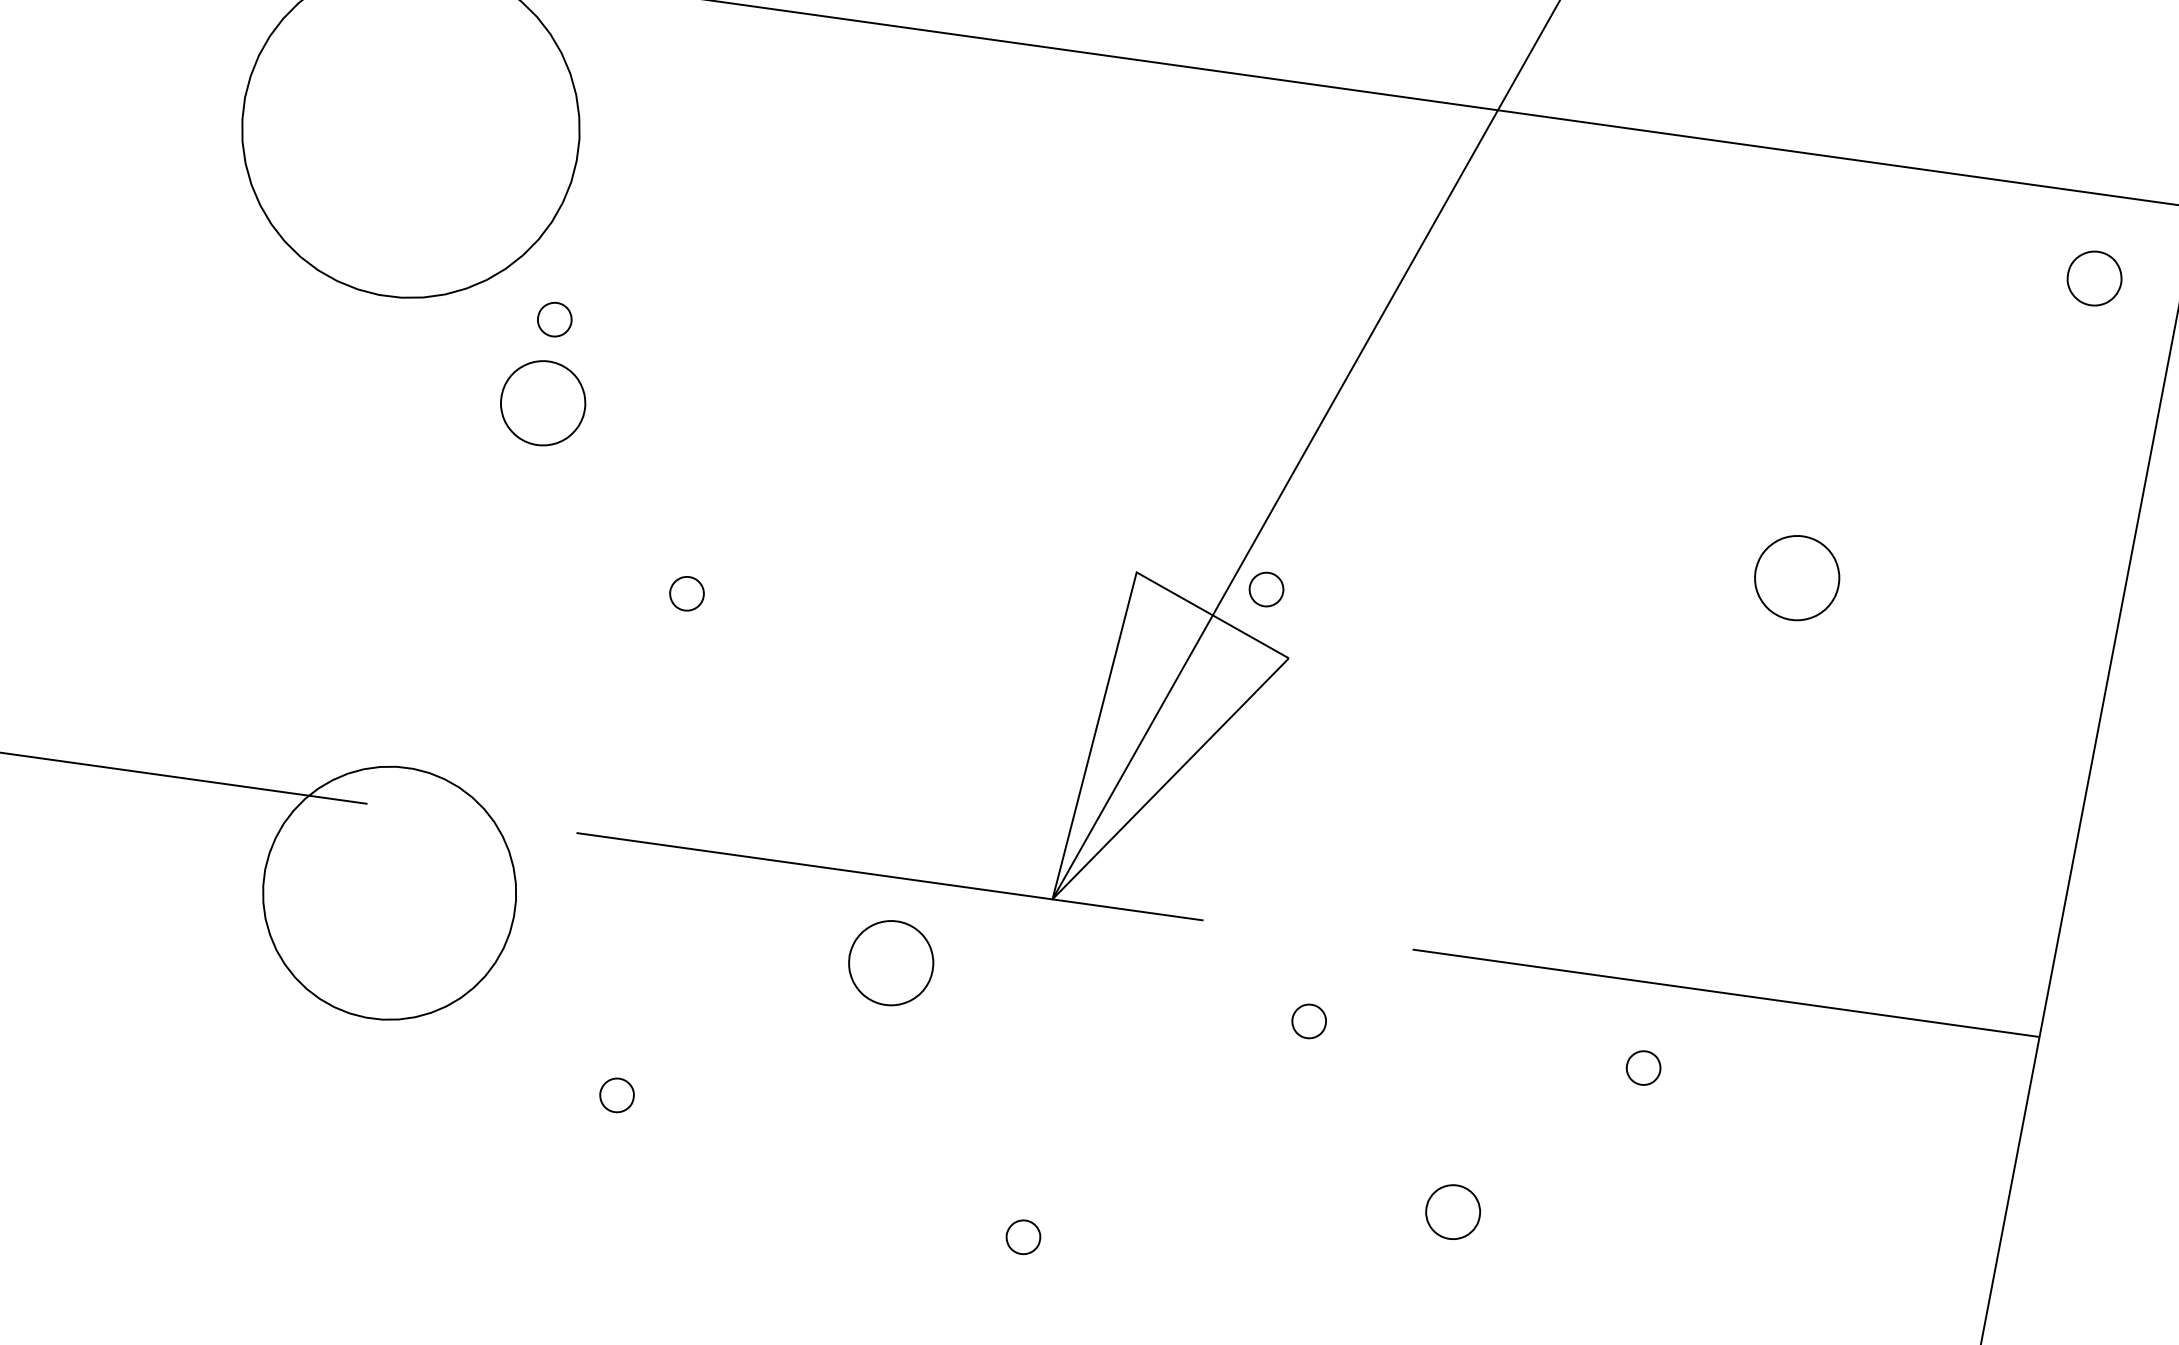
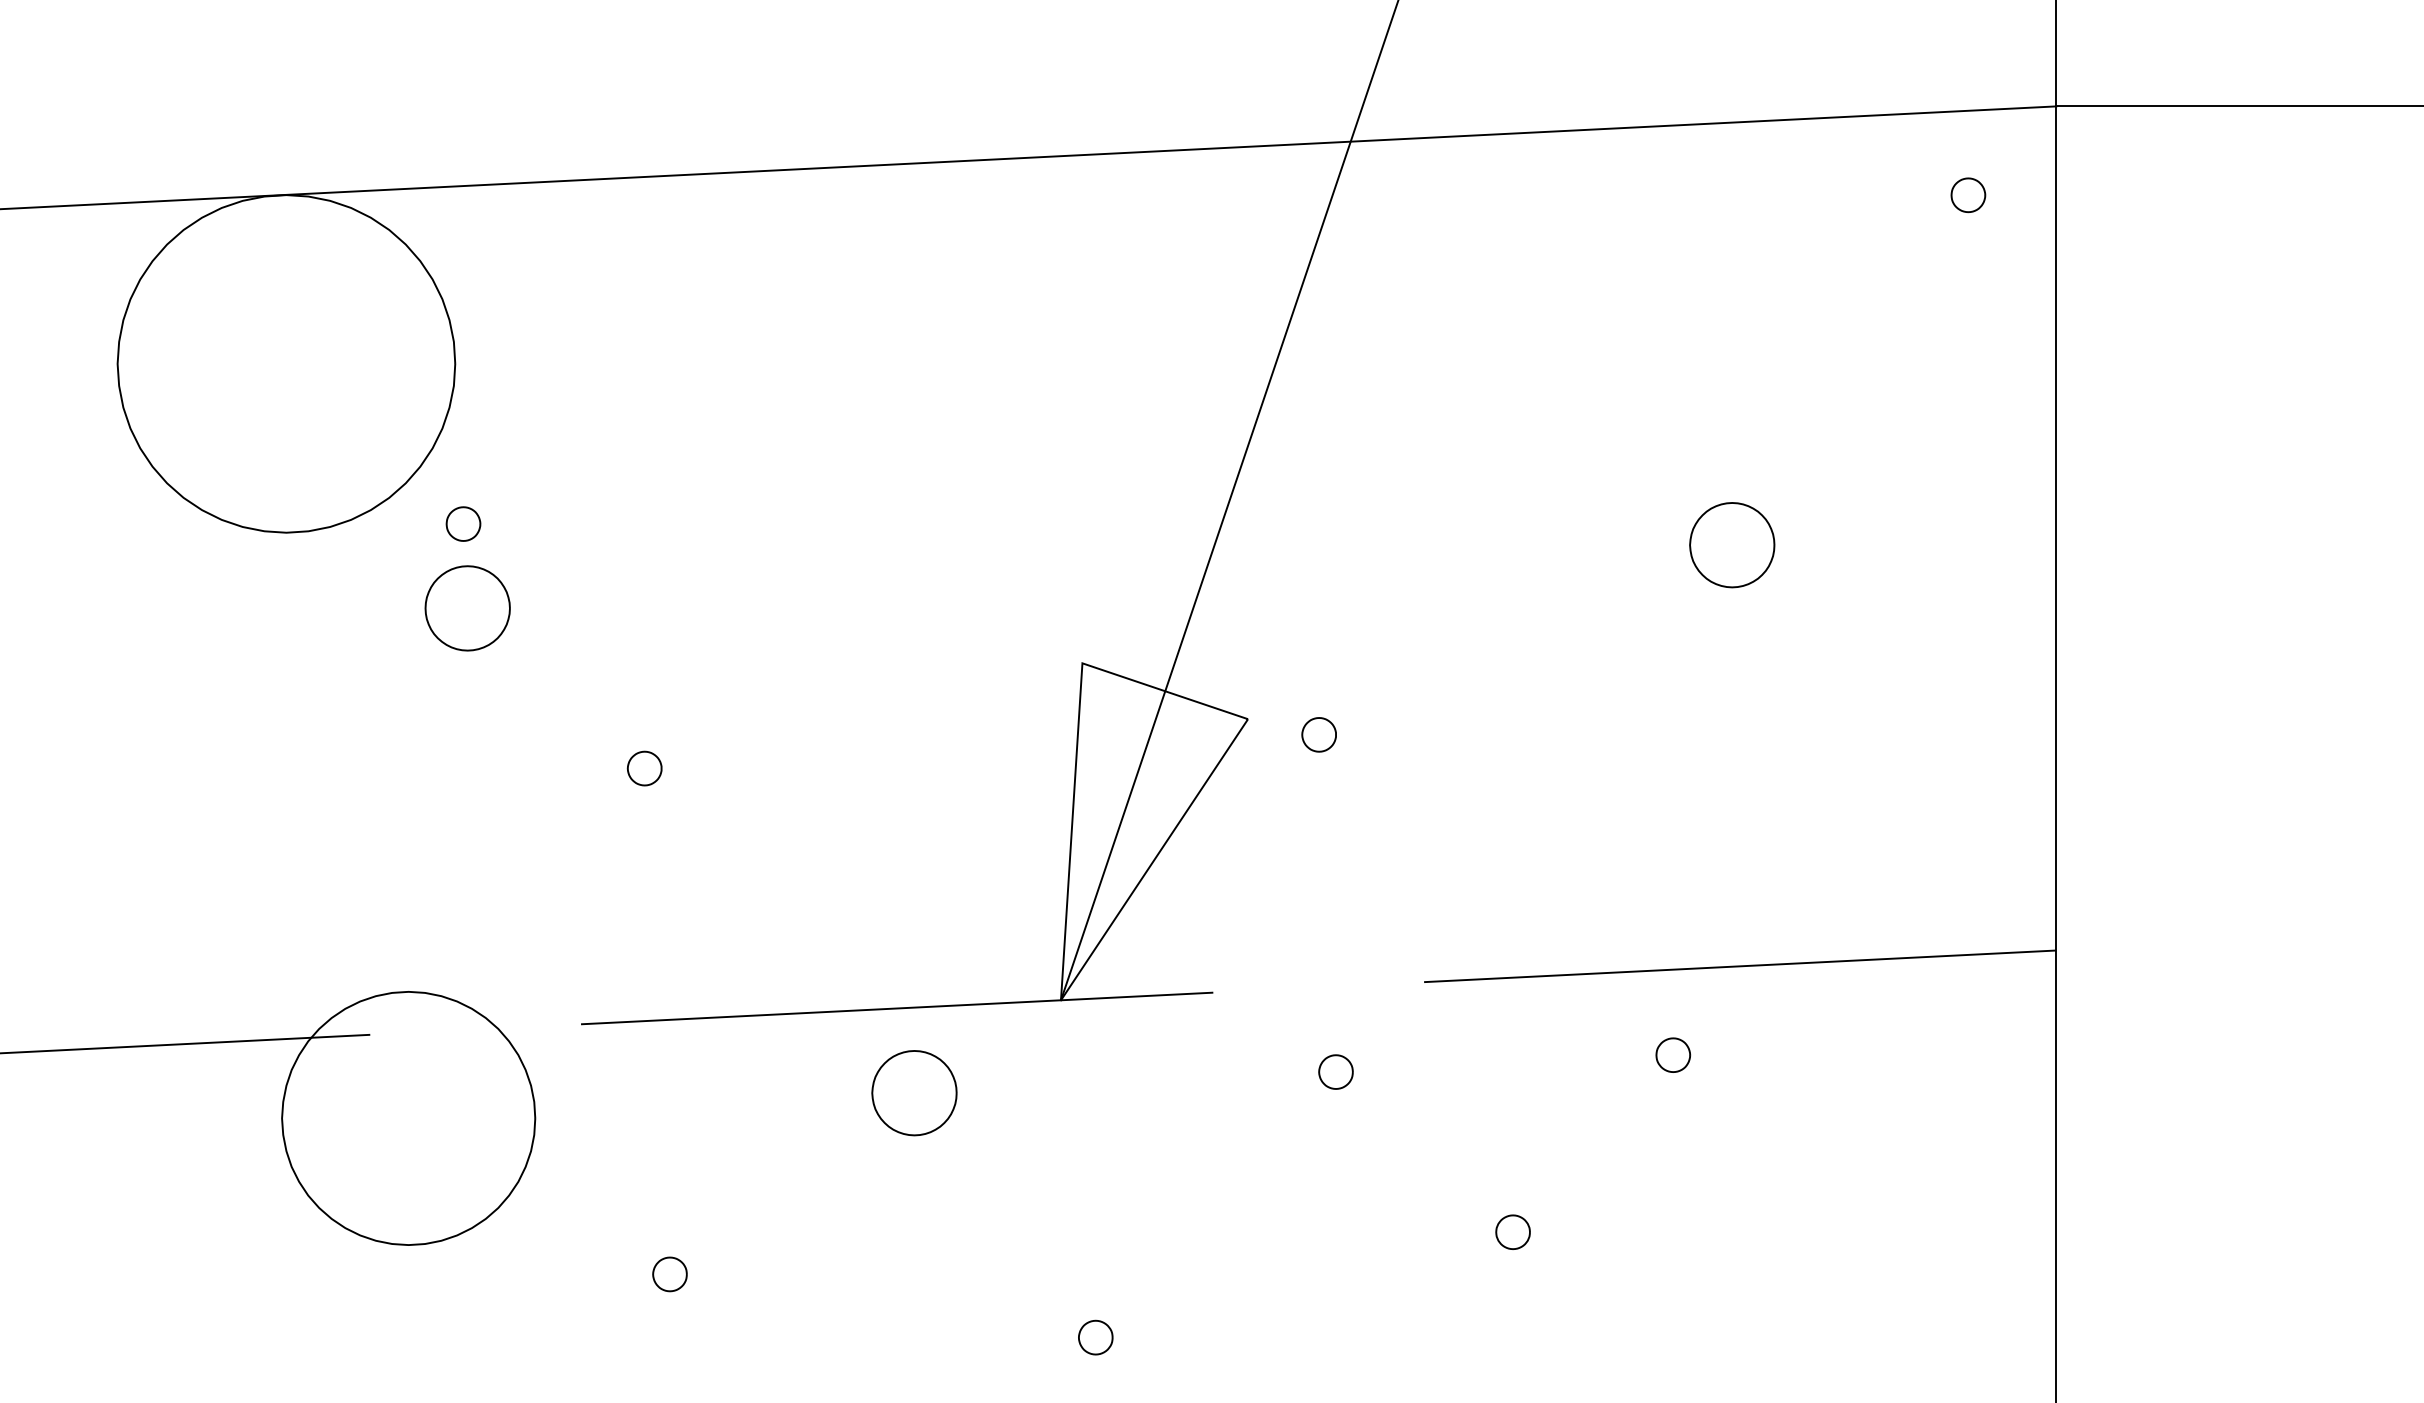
part: (2094, 278) -> (1968, 195), size x0.62
part: (1265, 589) -> (1318, 734), moved
part: (1452, 1211) -> (1512, 1231), size x0.62

